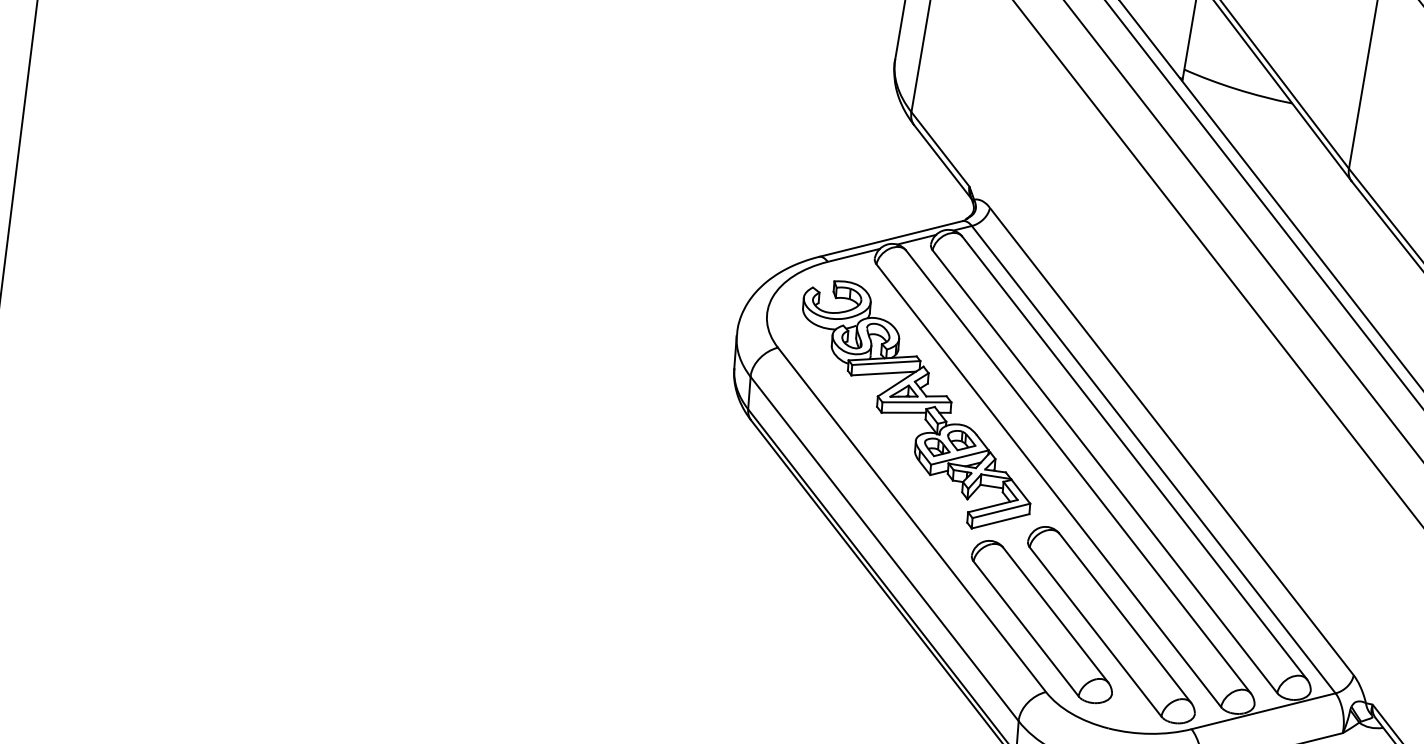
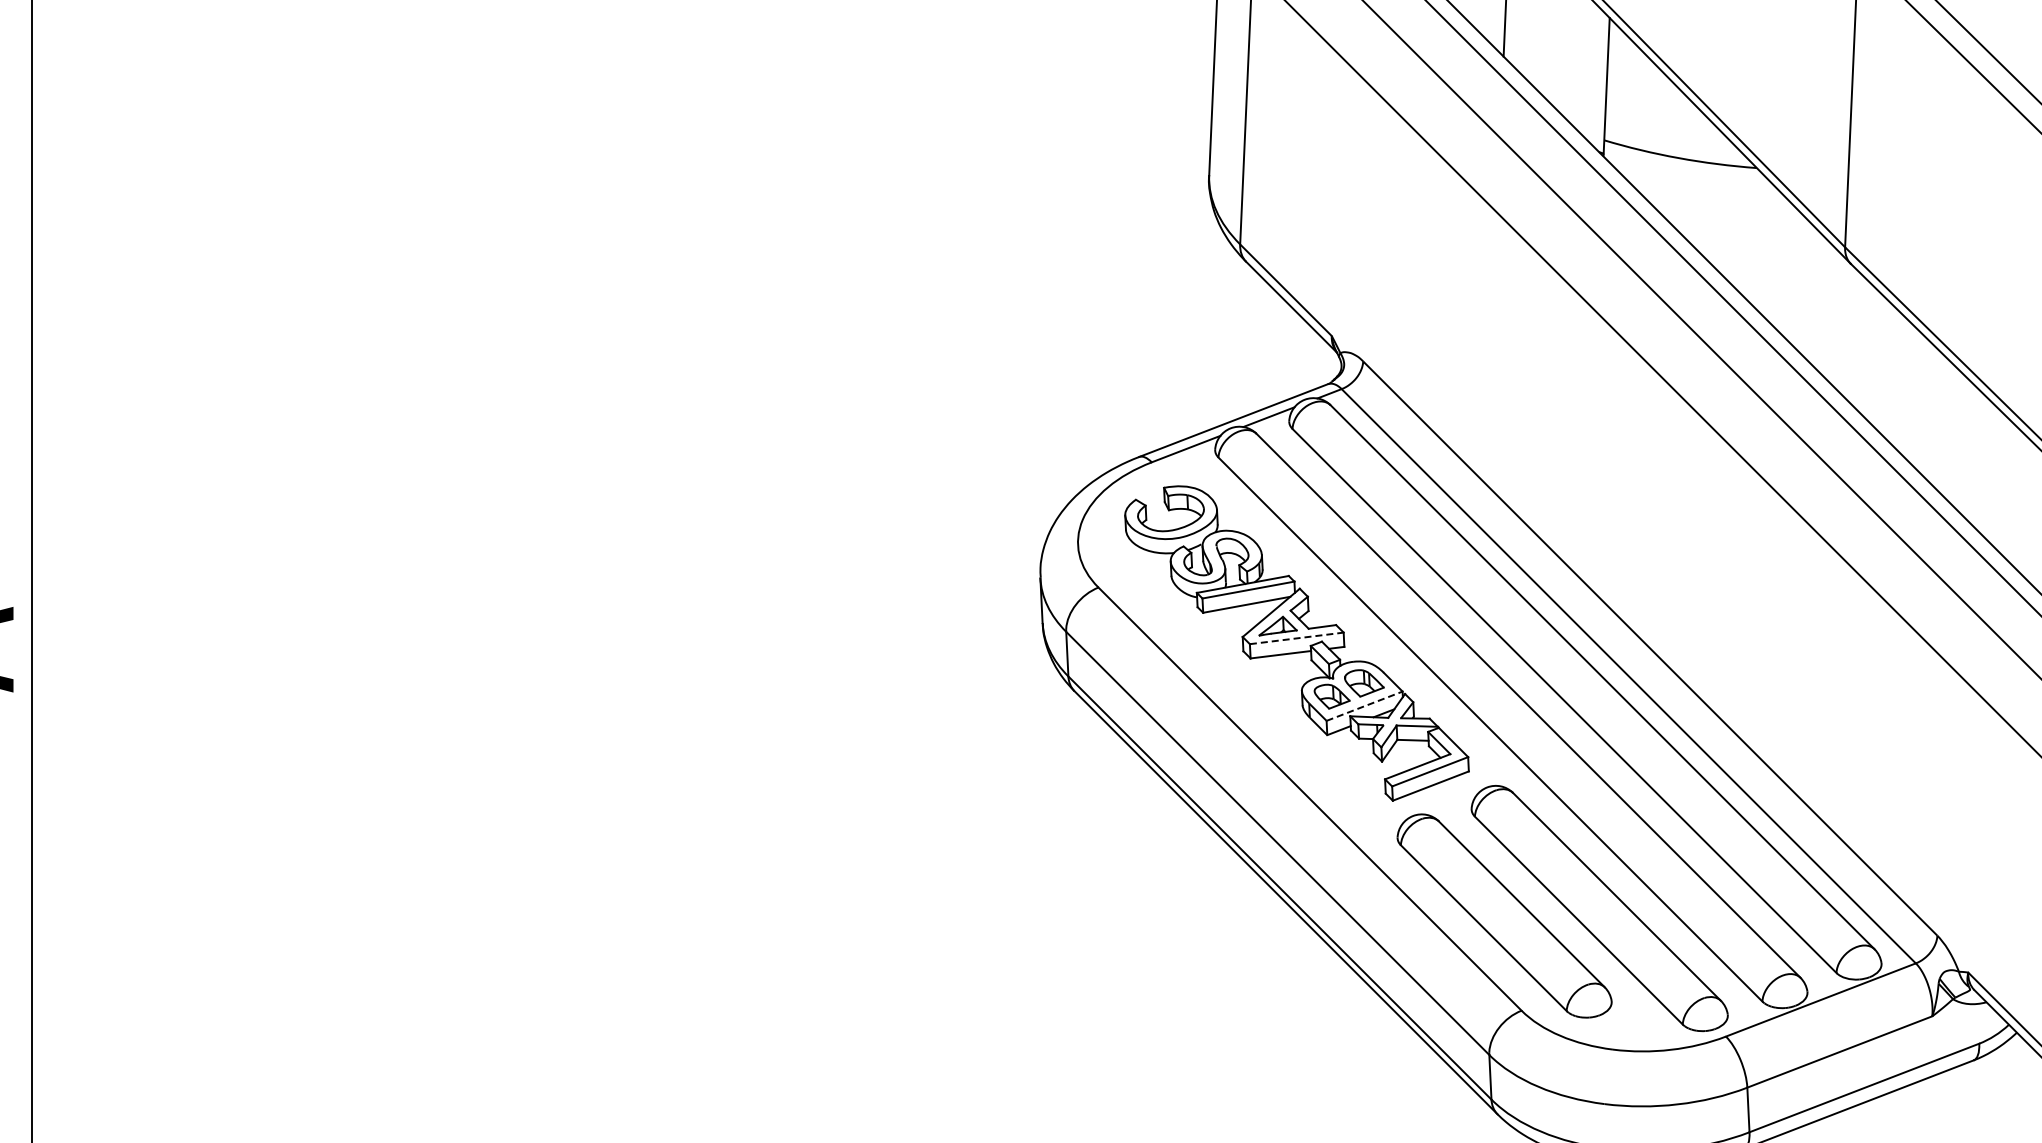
line: (917, 402) -> (1297, 638), solid -> dashed
line: (959, 457) -> (1364, 706), solid -> dashed

